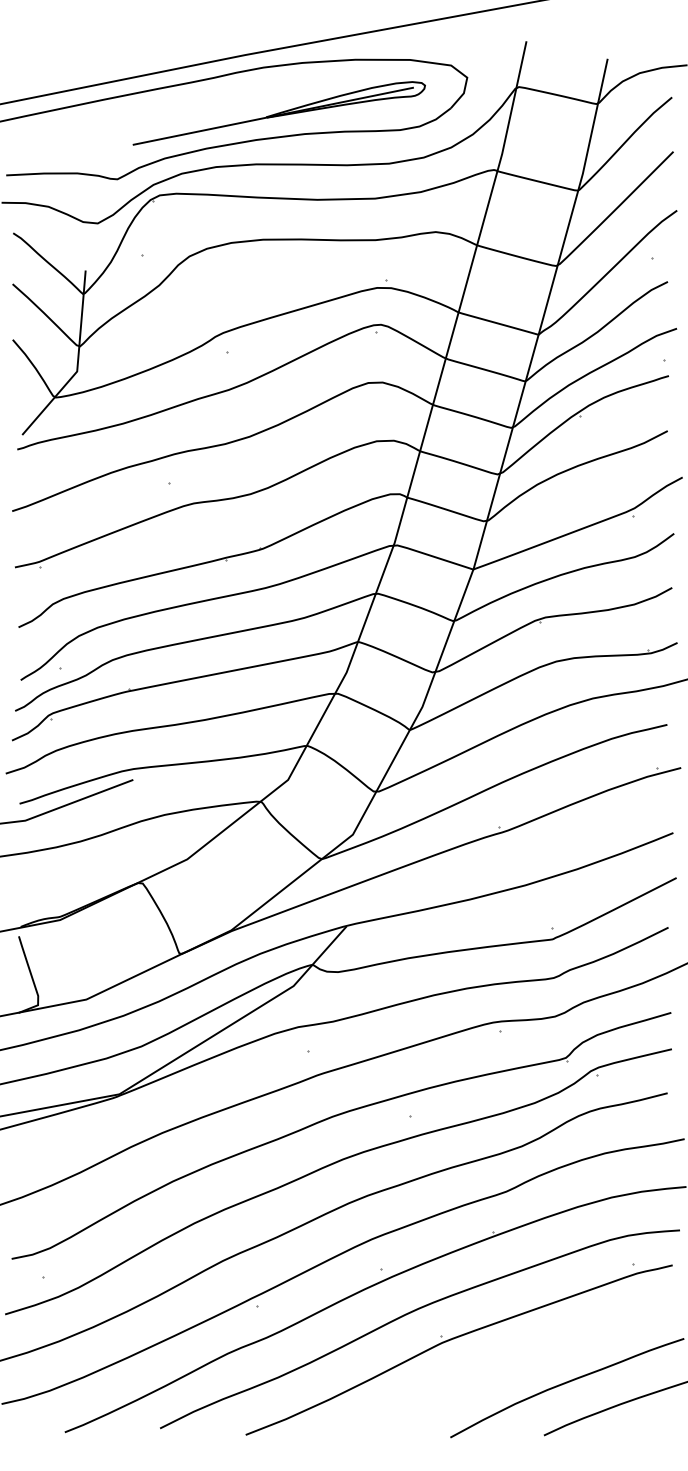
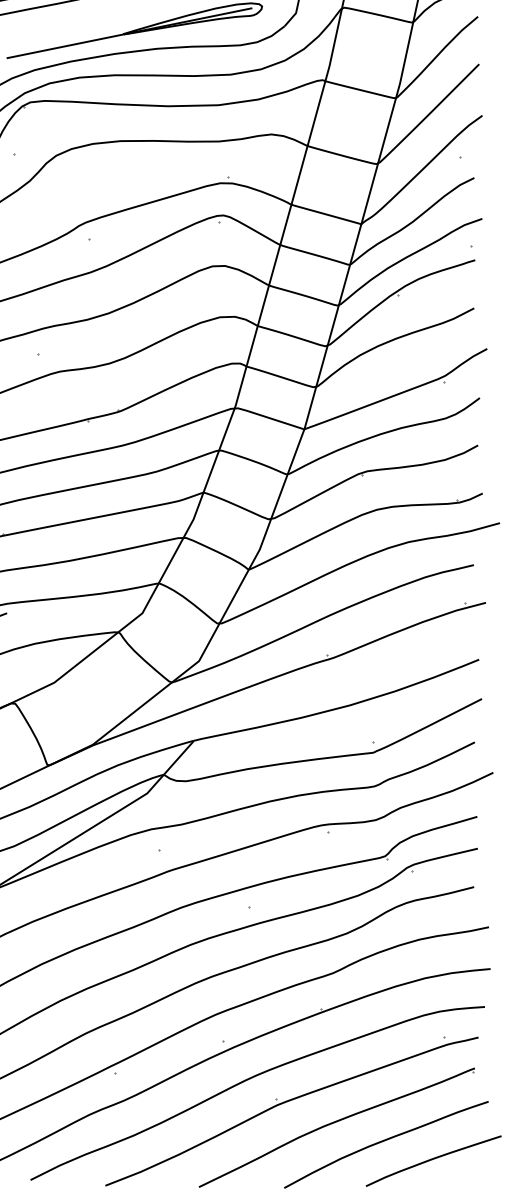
part: (510, 1368) -> (336, 1127), added

